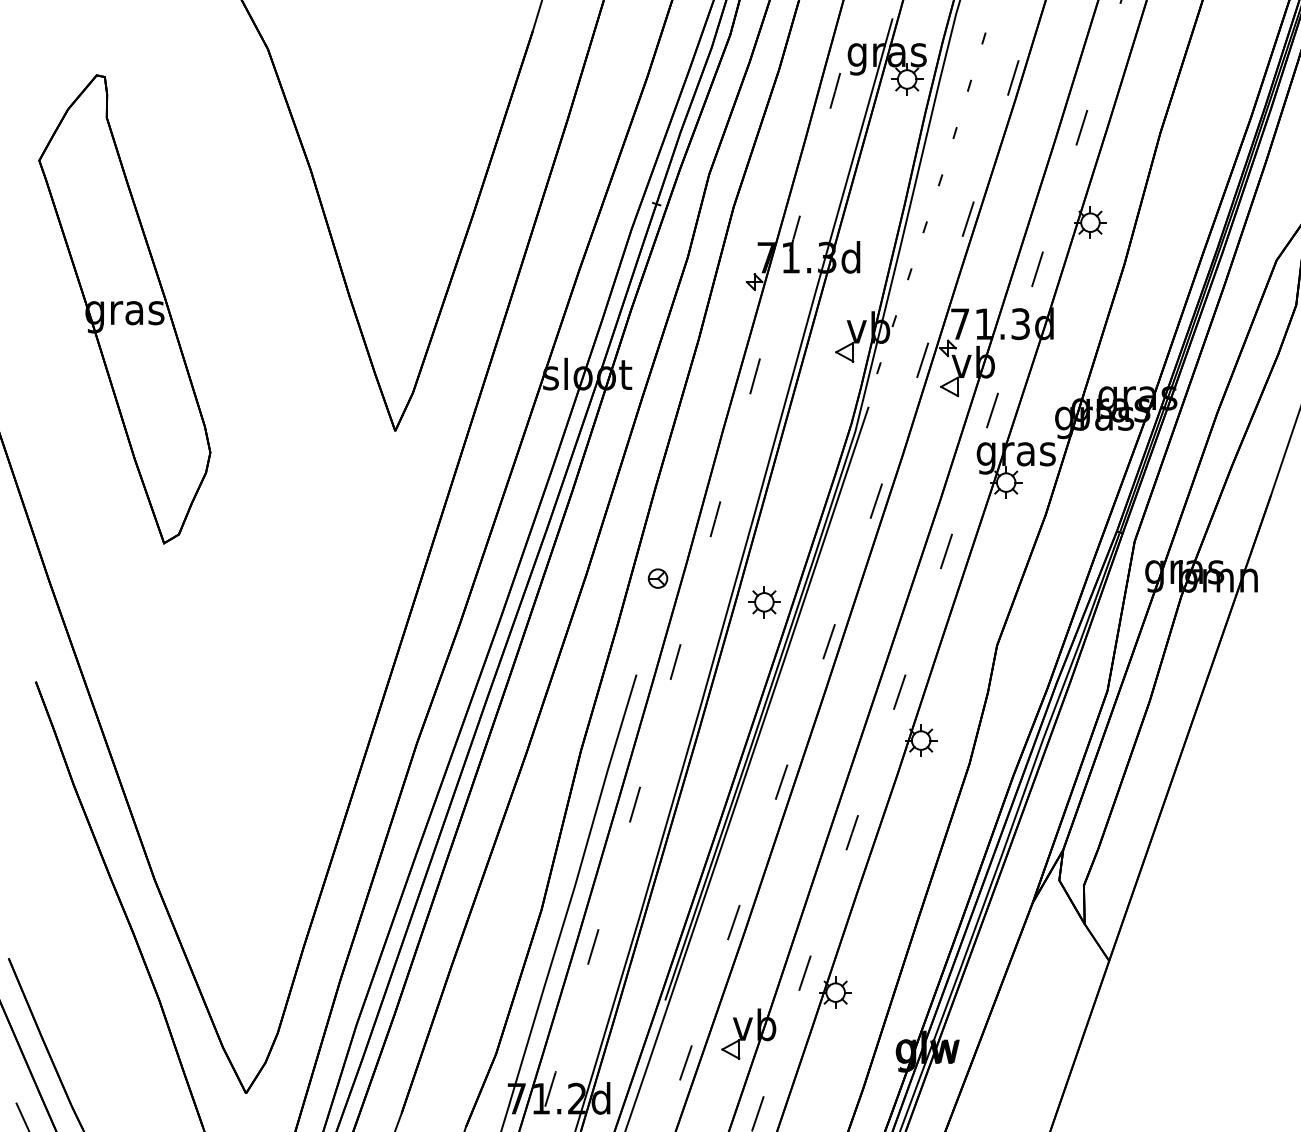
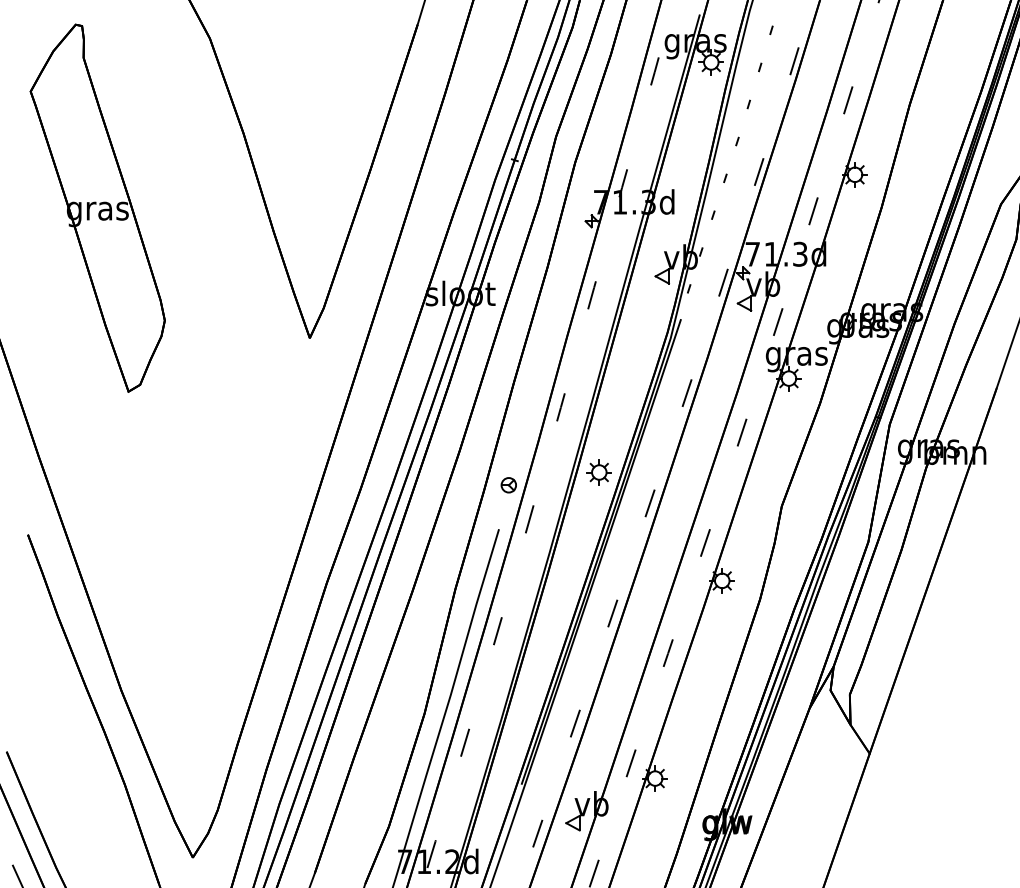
part: (124, 309) -> (97, 208), moved
part: (657, 578) -> (508, 485), moved

